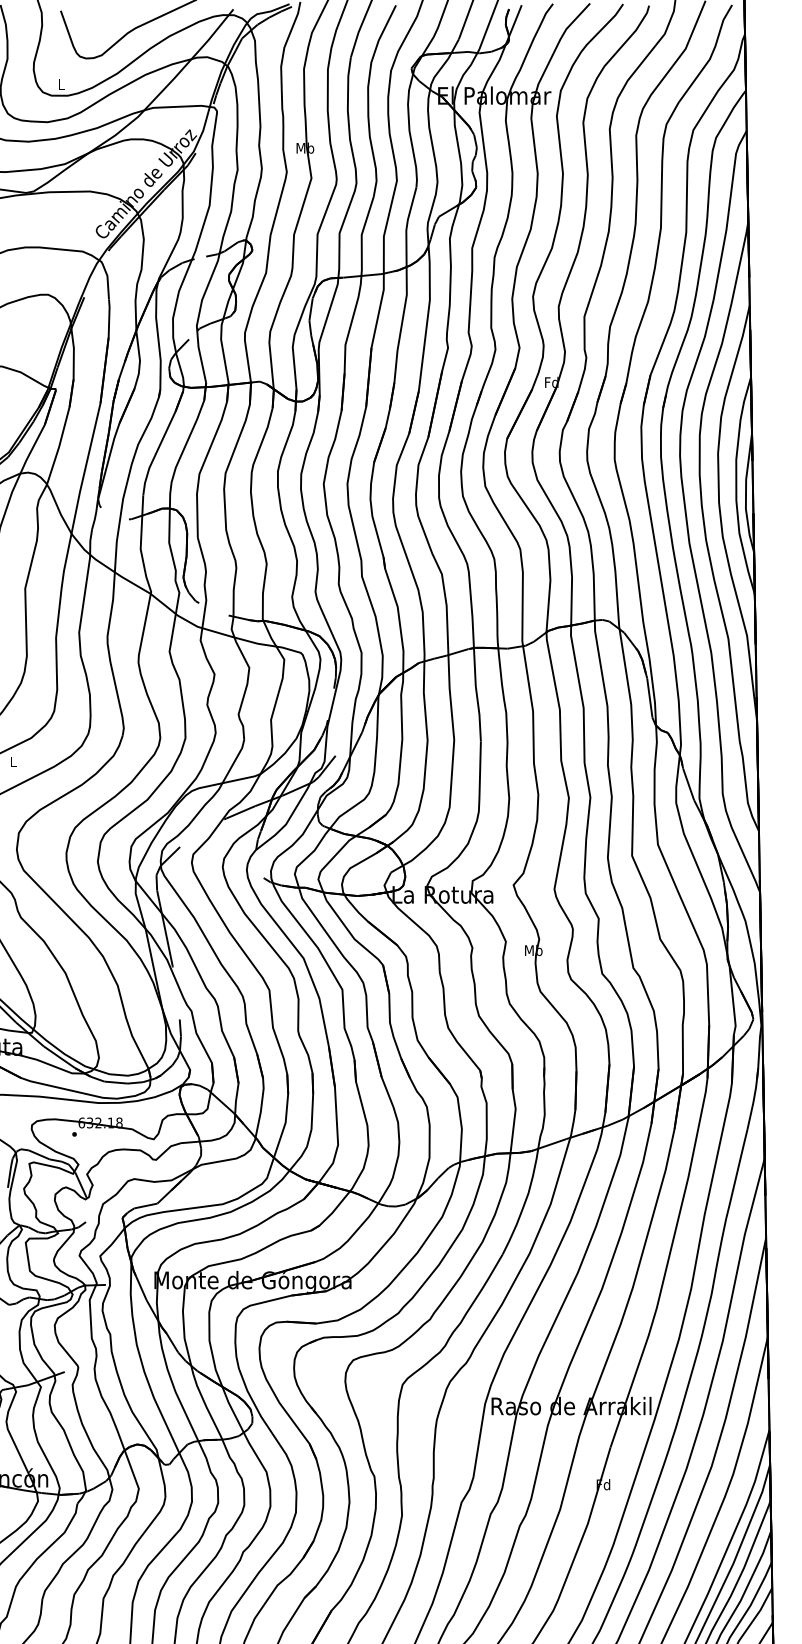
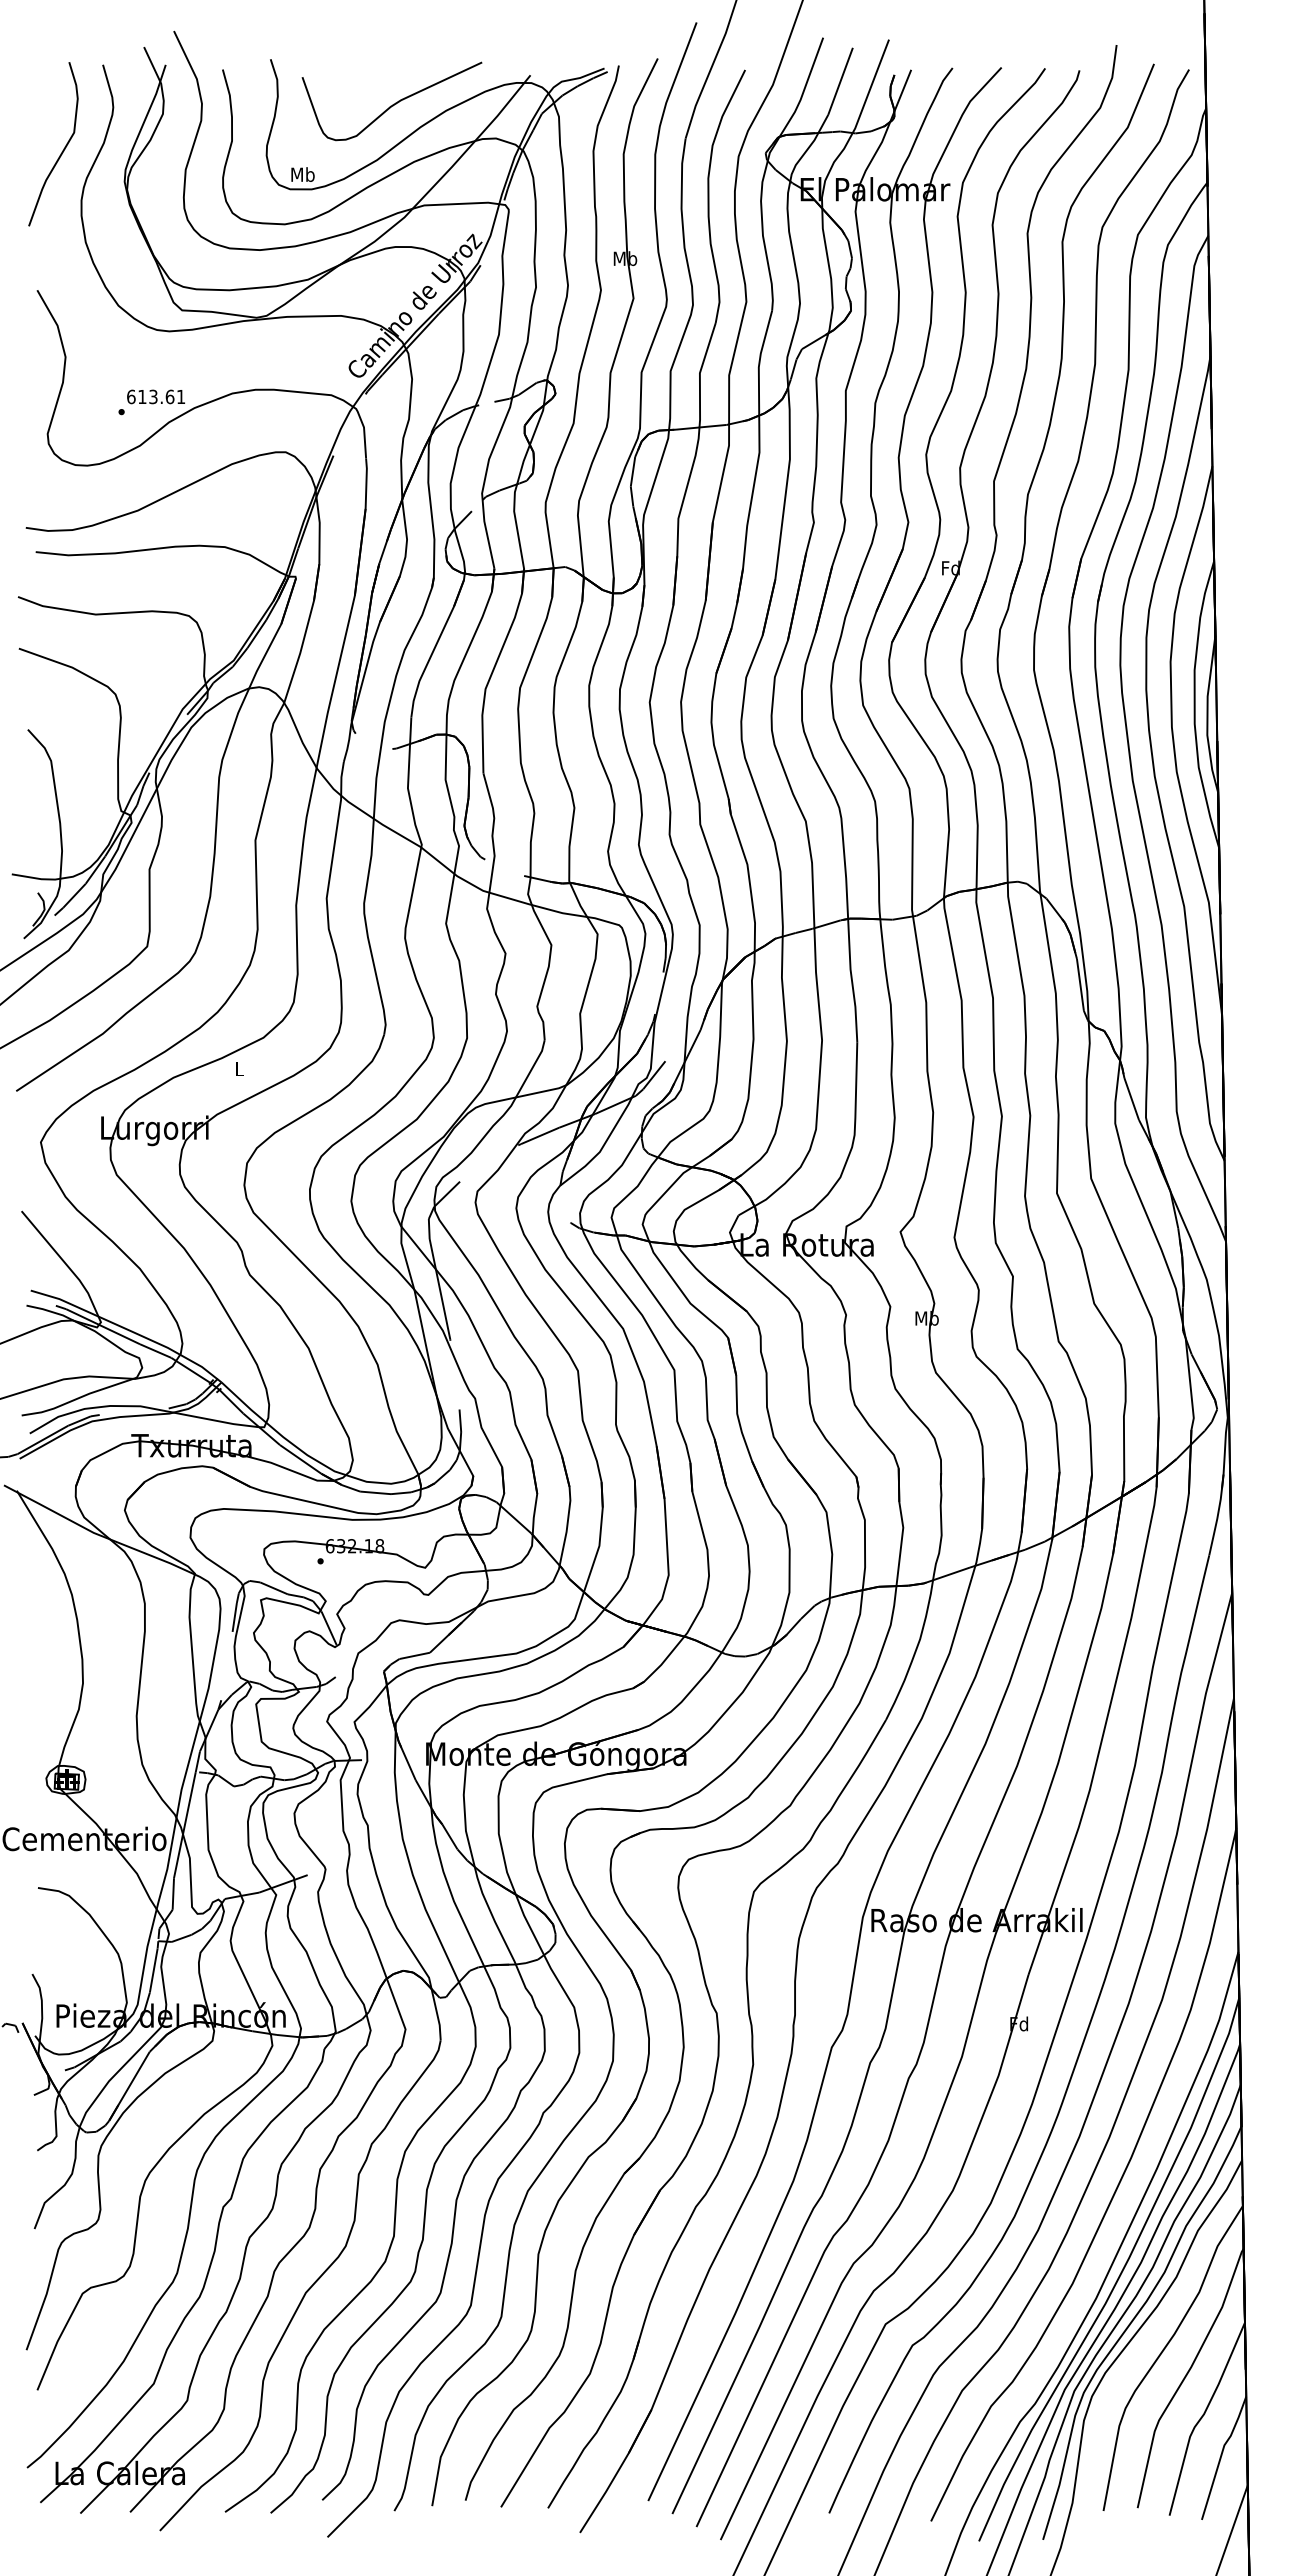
text: (60, 84) -> (302, 174), L -> Mb

